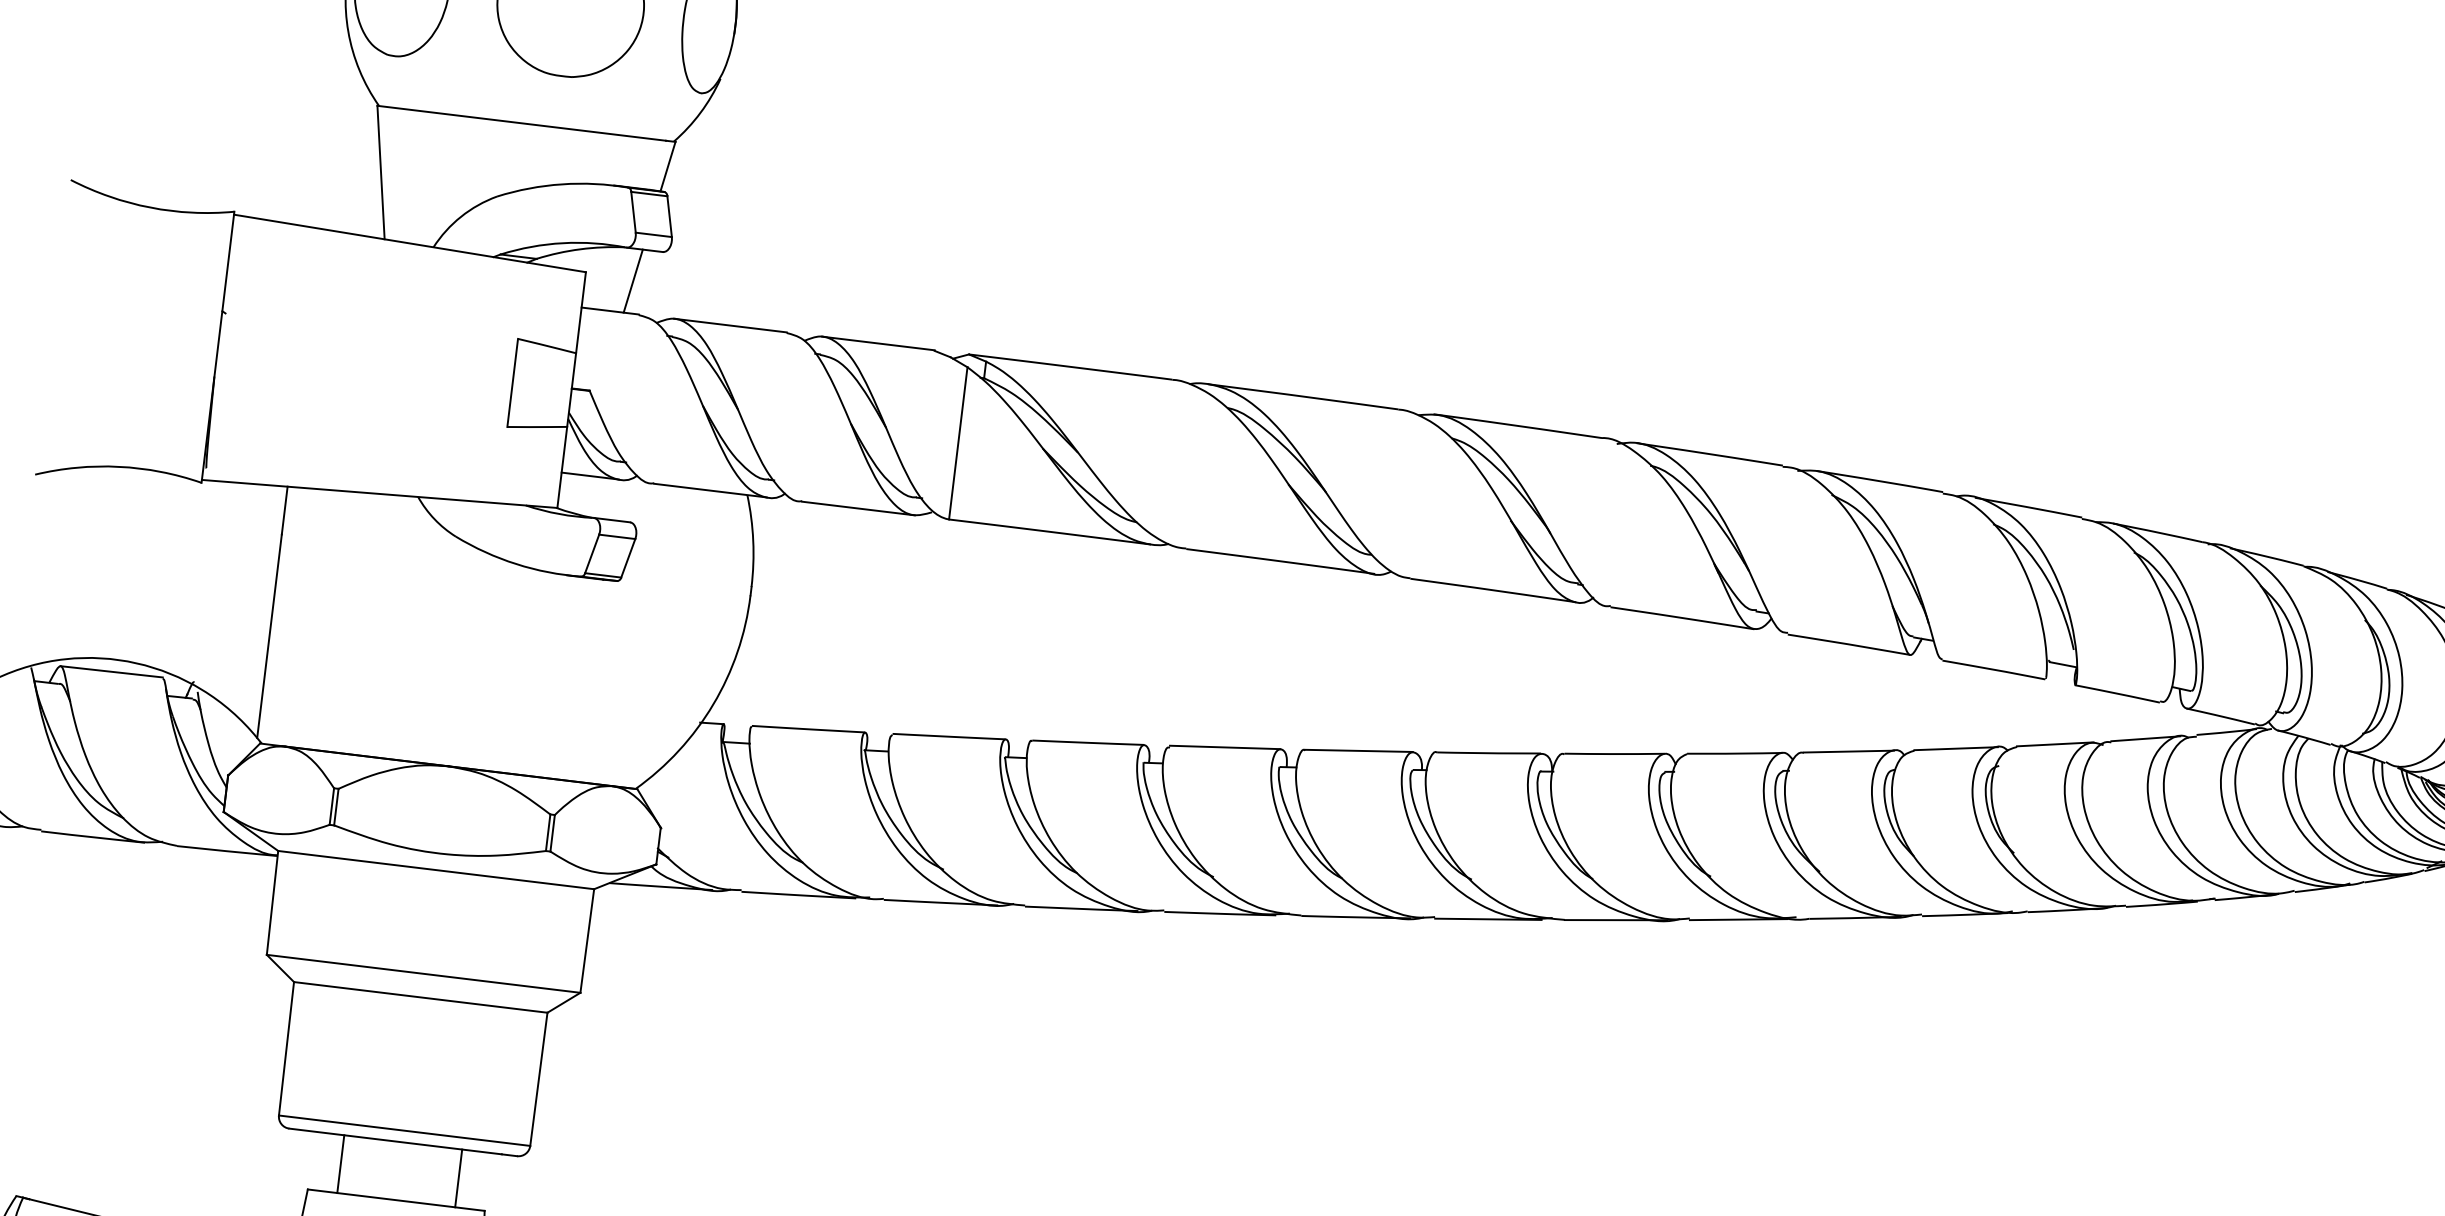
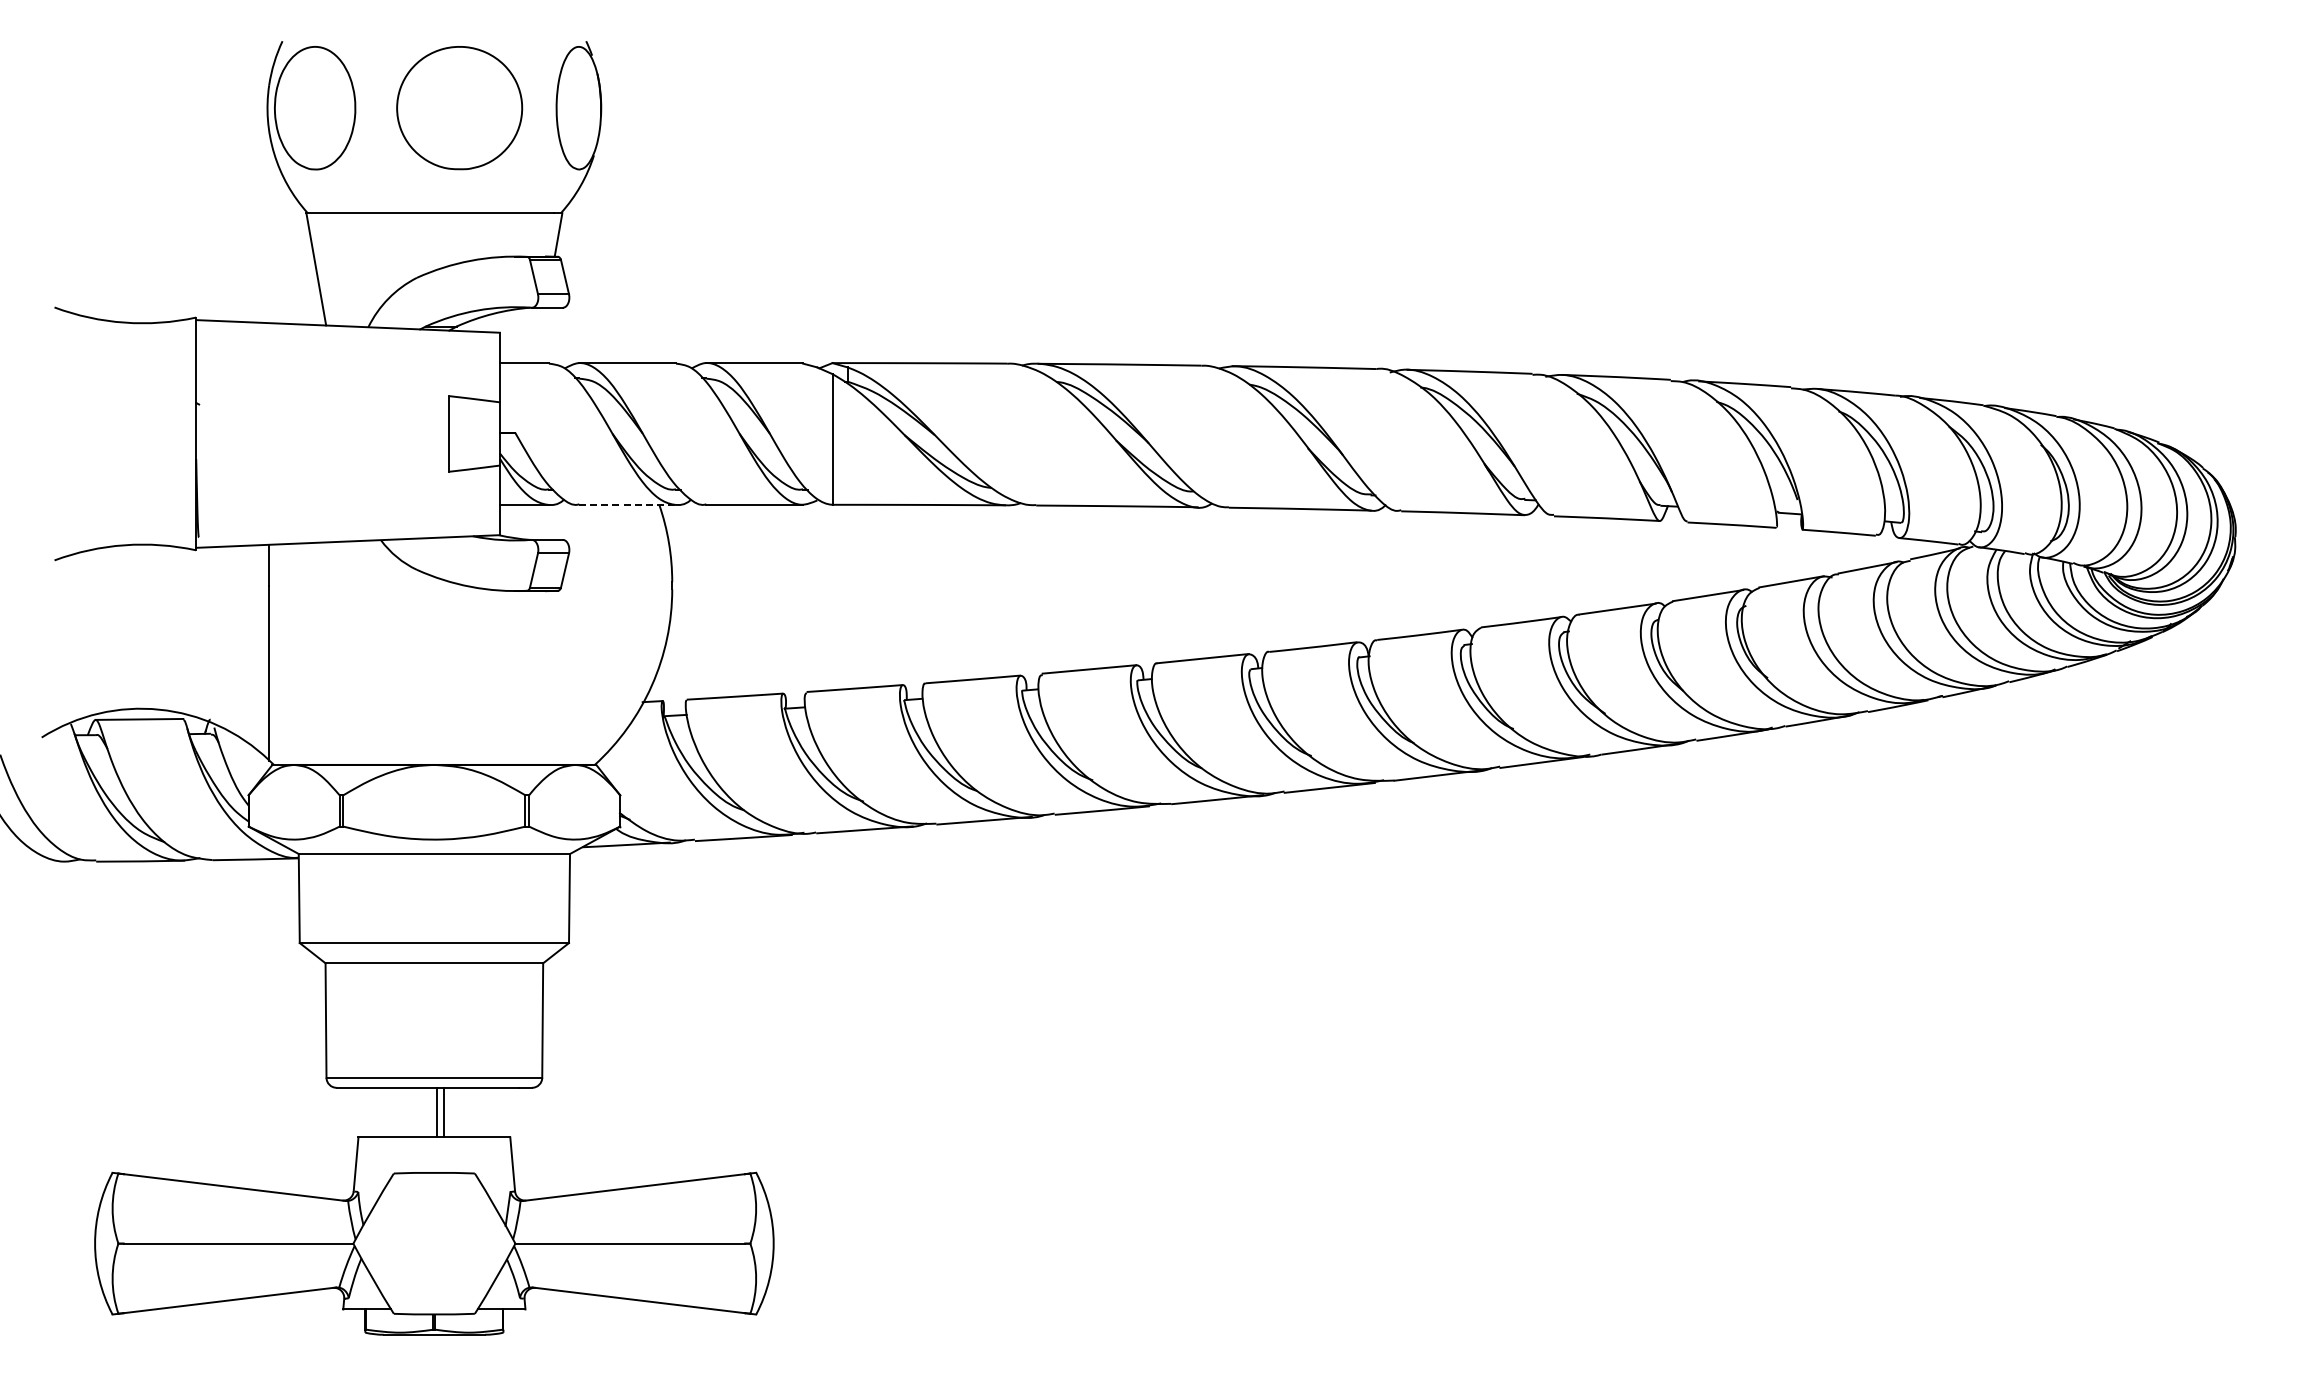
line: (632, 281) -> (540, 335), removed
line: (711, 490) -> (628, 504), solid -> dashed
line: (340, 1163) -> (443, 1112), moved
line: (459, 1178) -> (437, 1112), moved

